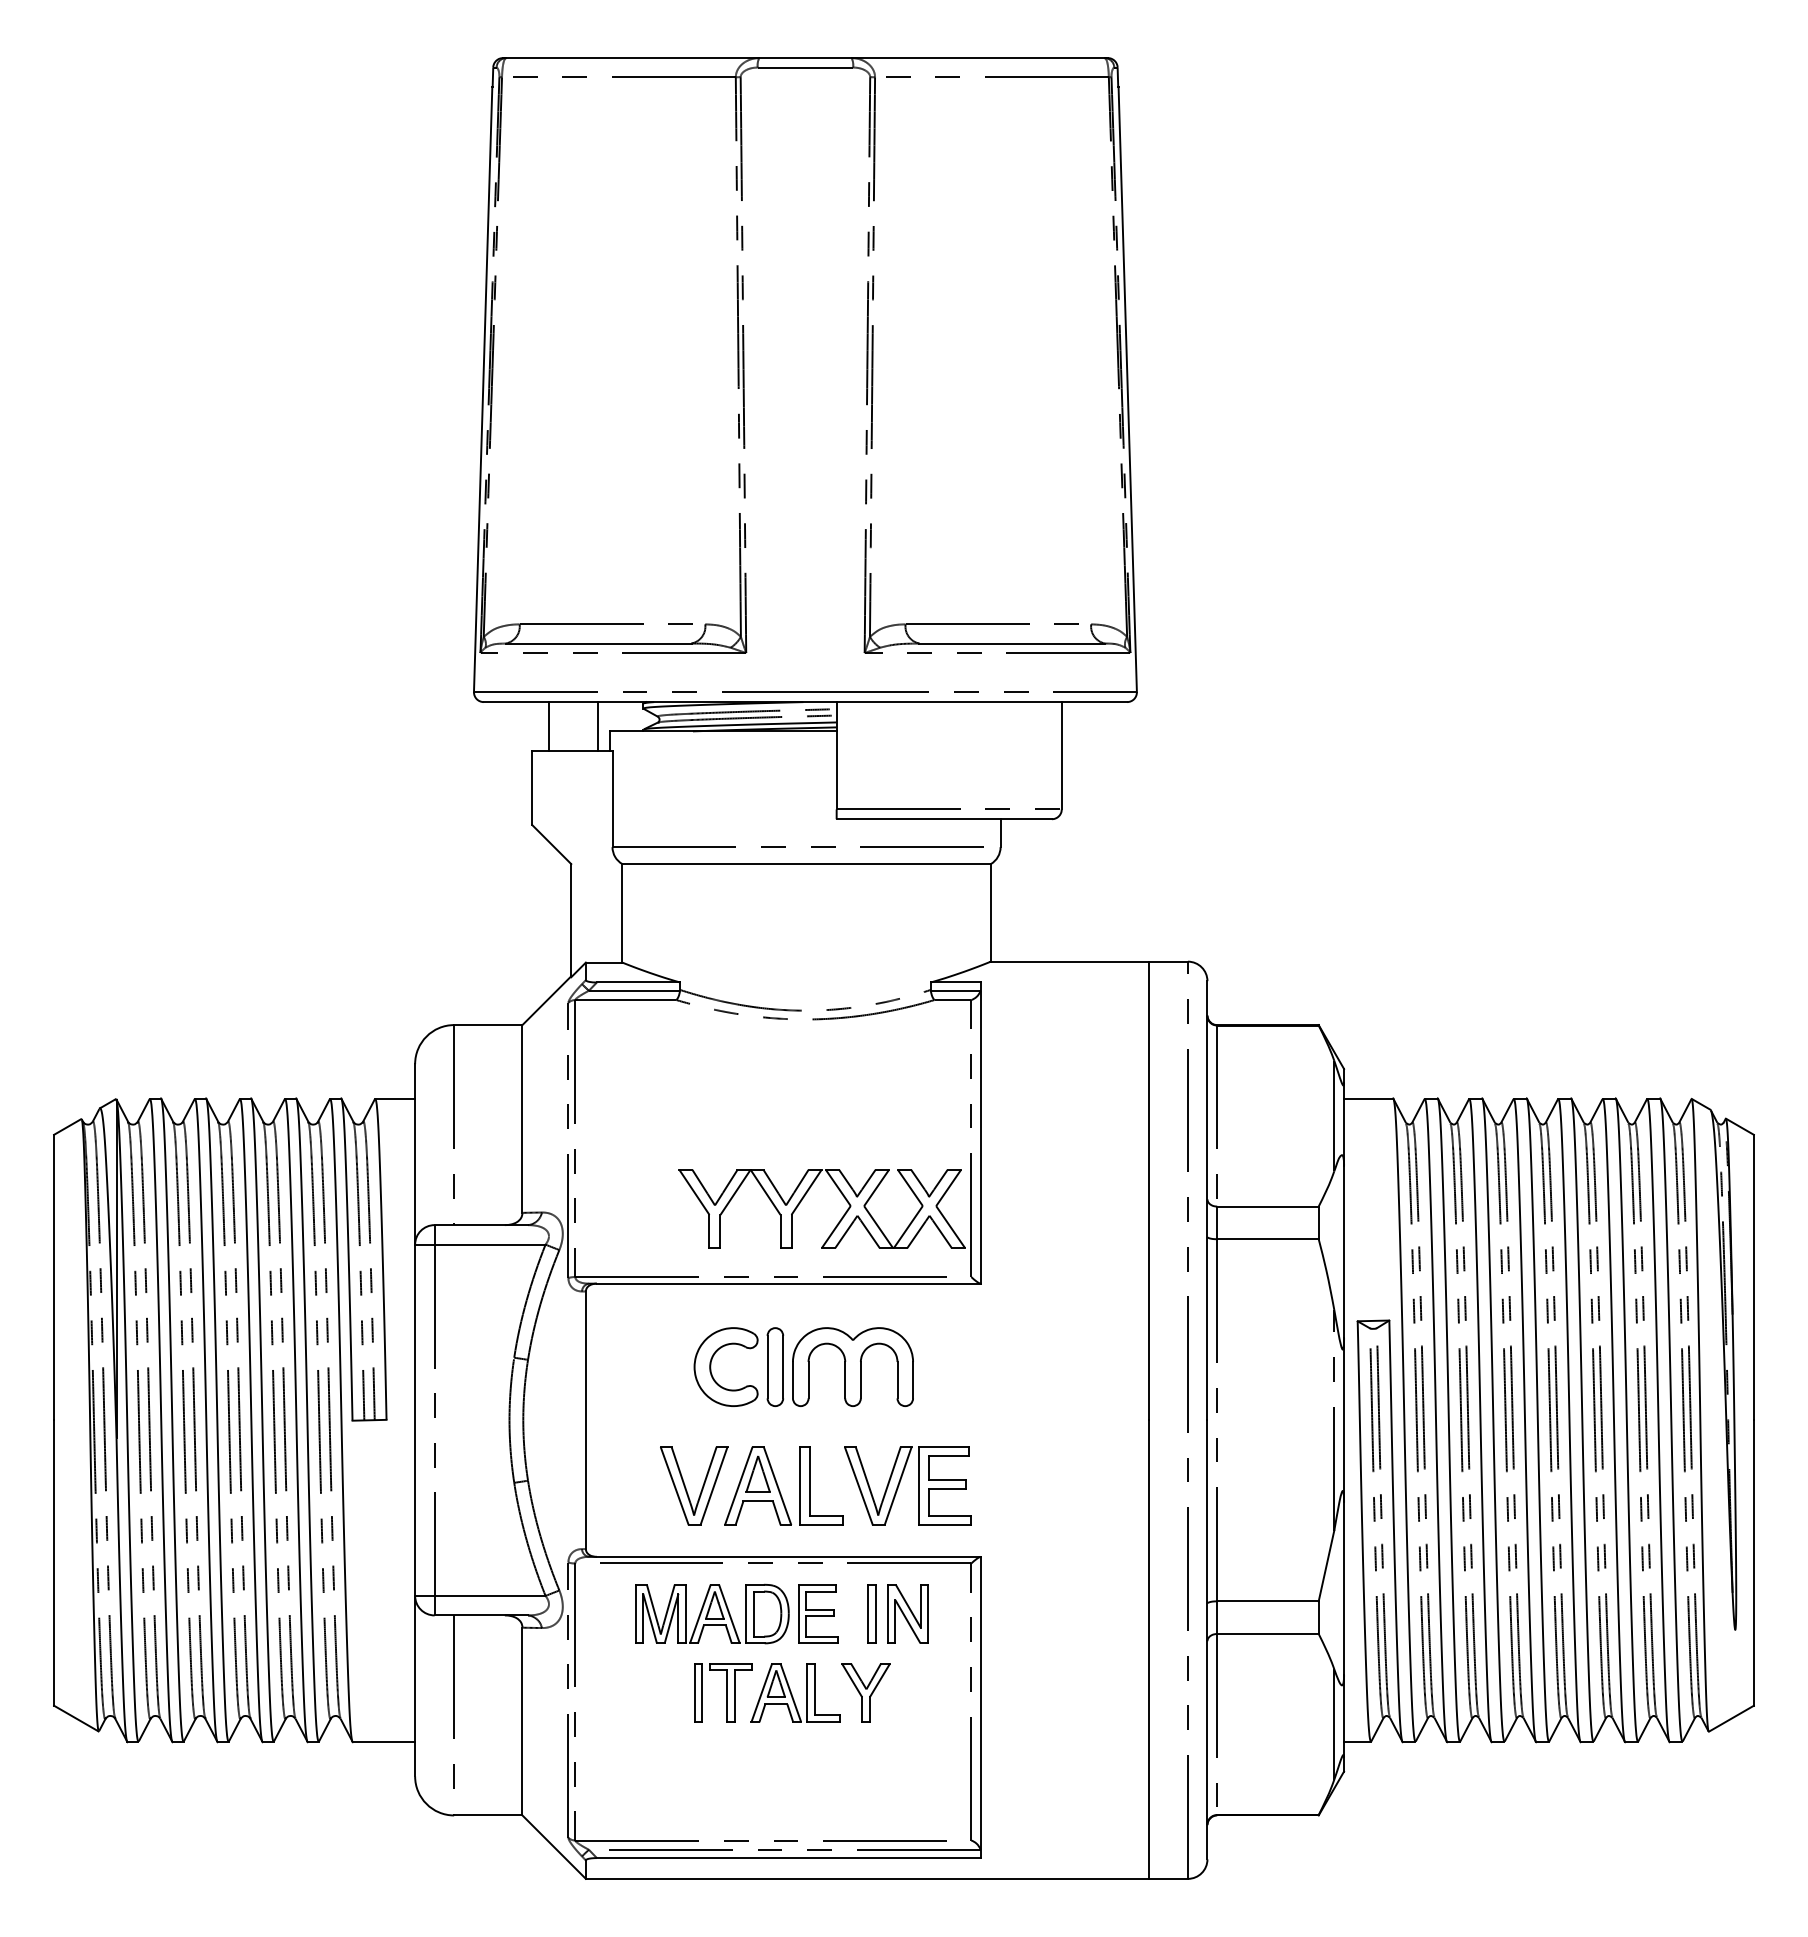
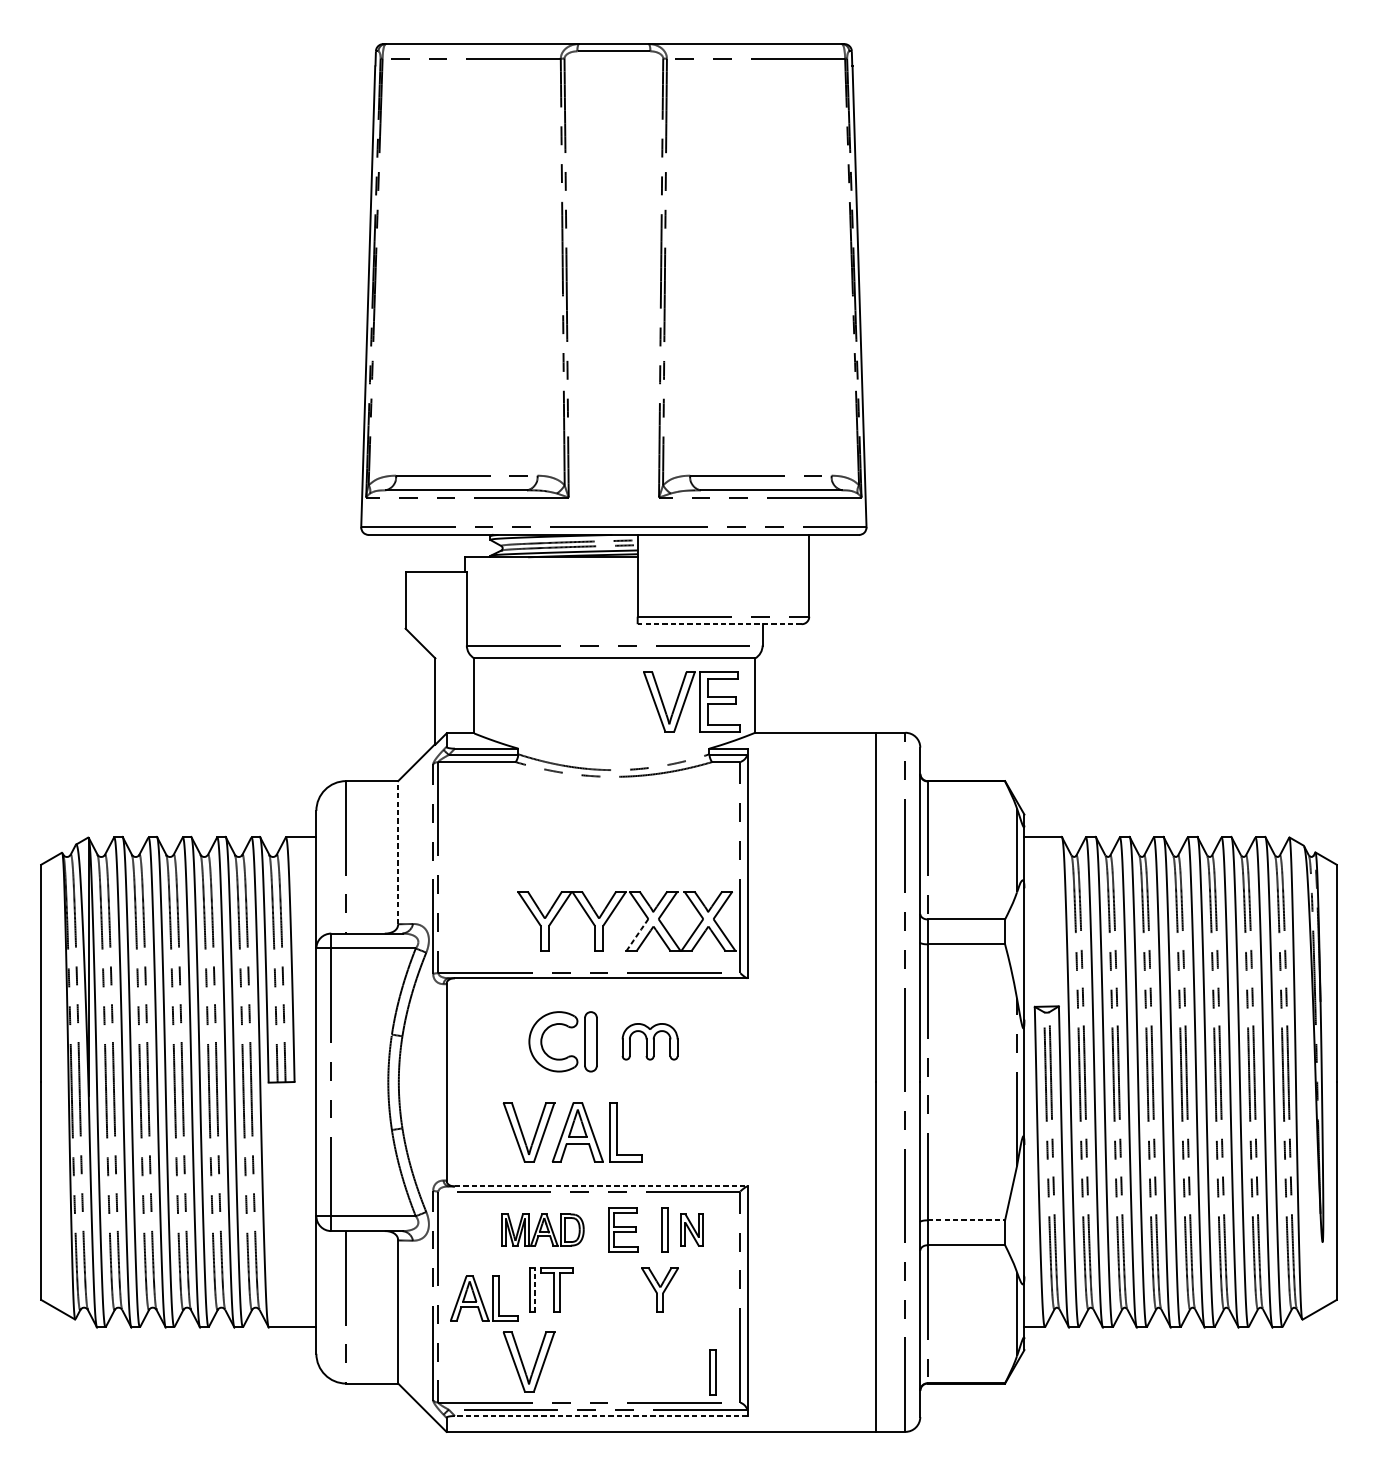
line: (548, 726) -> (418, 553), removed
line: (597, 726) -> (455, 553), removed
line: (944, 819) -> (719, 624), solid -> dashed
line: (522, 1118) -> (398, 852), solid -> dashed
line: (836, 1227) -> (637, 935), solid -> dashed
part: (852, 1366) -> (649, 1041), size x0.6
part: (900, 1482) -> (686, 699), moved
line: (789, 1556) -> (601, 1186), solid -> dashed
line: (1267, 1601) -> (966, 1220), solid -> dashed
part: (712, 1613) -> (543, 1229), size x0.7
part: (907, 1613) -> (691, 1229), size x0.7
line: (702, 1692) -> (535, 1289), solid -> dashed
part: (795, 1692) -> (484, 1298), moved
part: (701, 1789) -> (534, 1363), added
part: (934, 1800) -> (712, 1372), added
line: (788, 1858) -> (600, 1416), solid -> dashed

